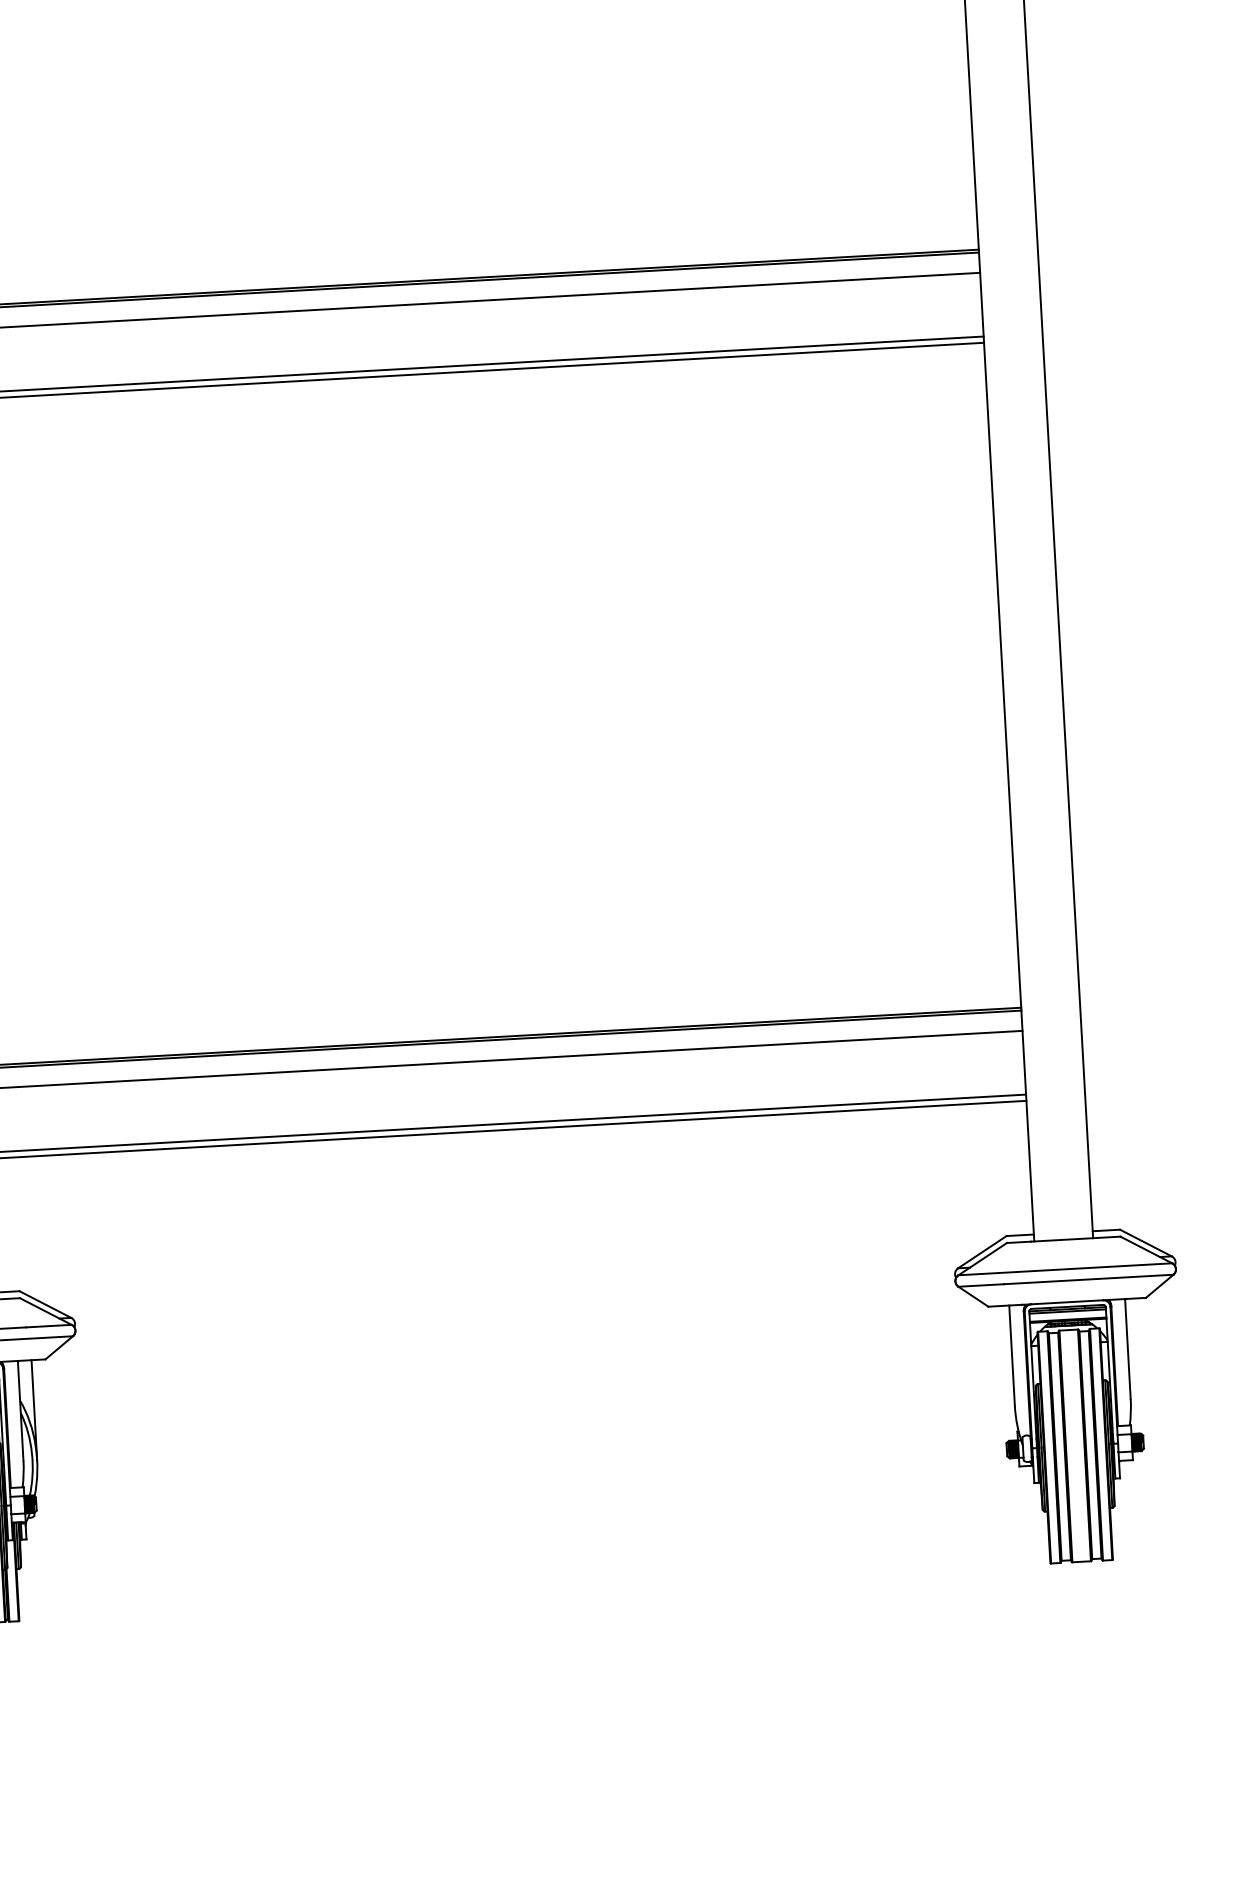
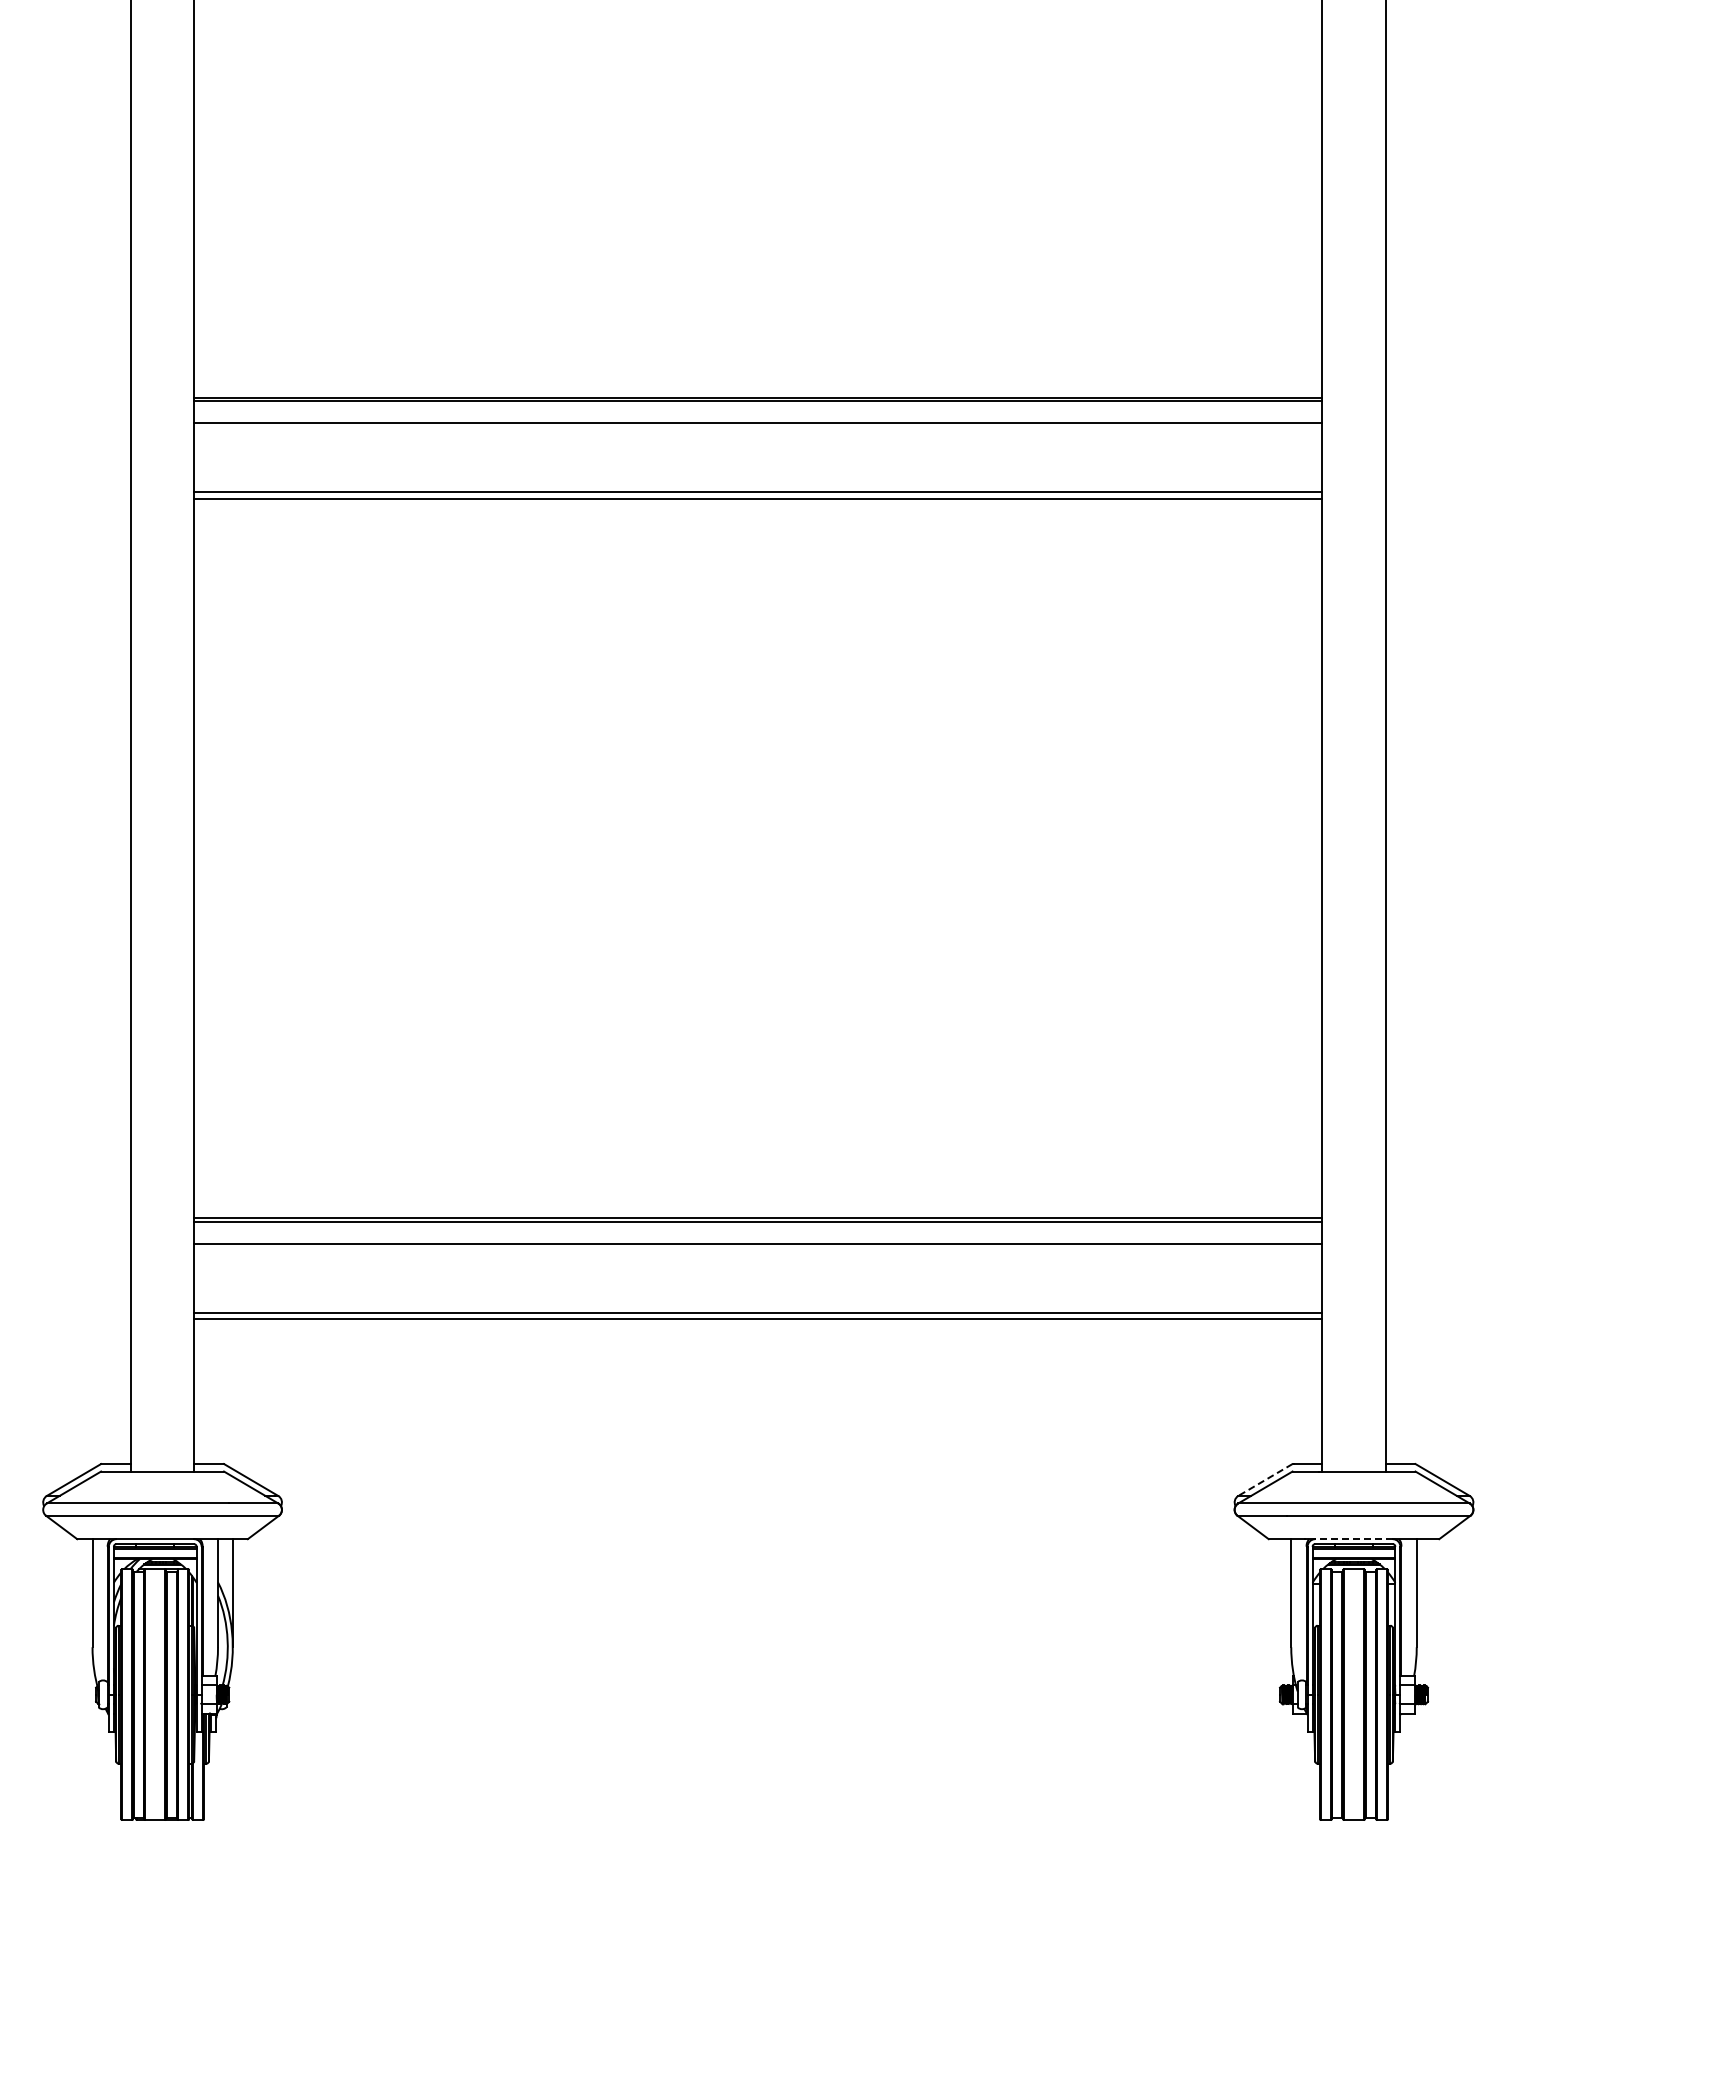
line: (982, 1252) -> (1265, 1480), solid -> dashed
line: (1067, 1302) -> (1354, 1539), solid -> dashed

